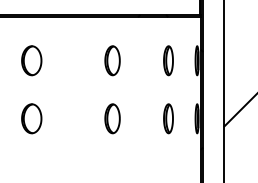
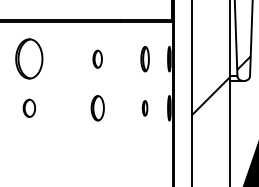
part: (31, 61) -> (29, 59), size x1.6
part: (112, 61) -> (97, 59), size x0.7
part: (31, 119) -> (29, 108), size x0.7
part: (167, 119) -> (144, 108), size x0.6

